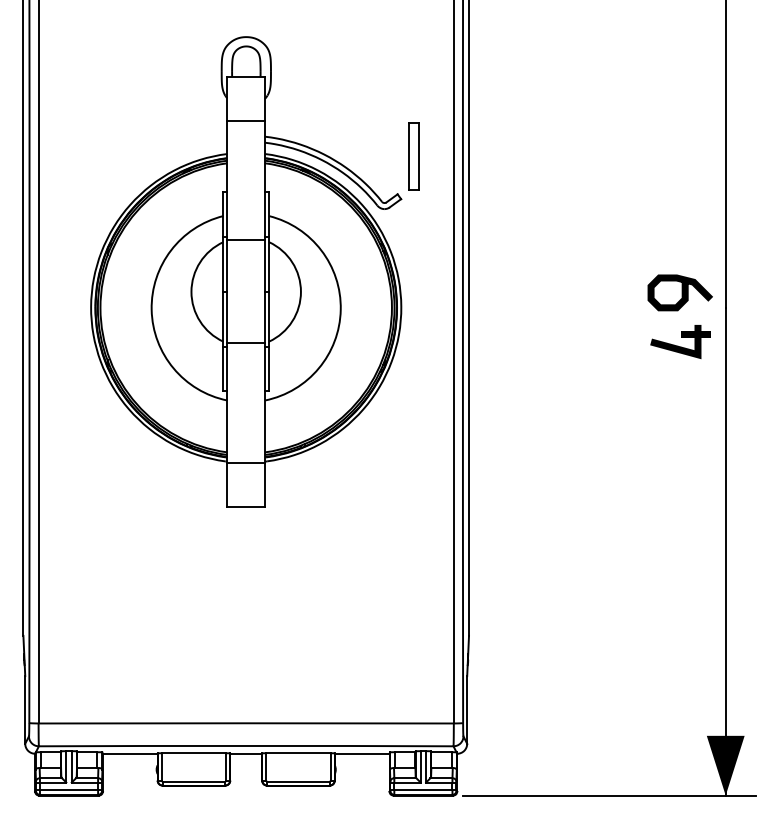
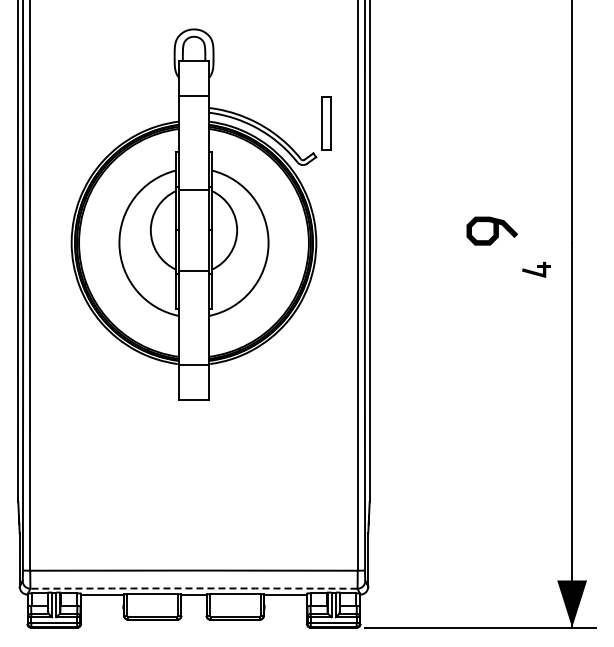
curve: (681, 292) -> (493, 230), moved
part: (679, 341) -> (535, 269), size x0.6
arc: (246, 746) -> (194, 588), solid -> dashed

